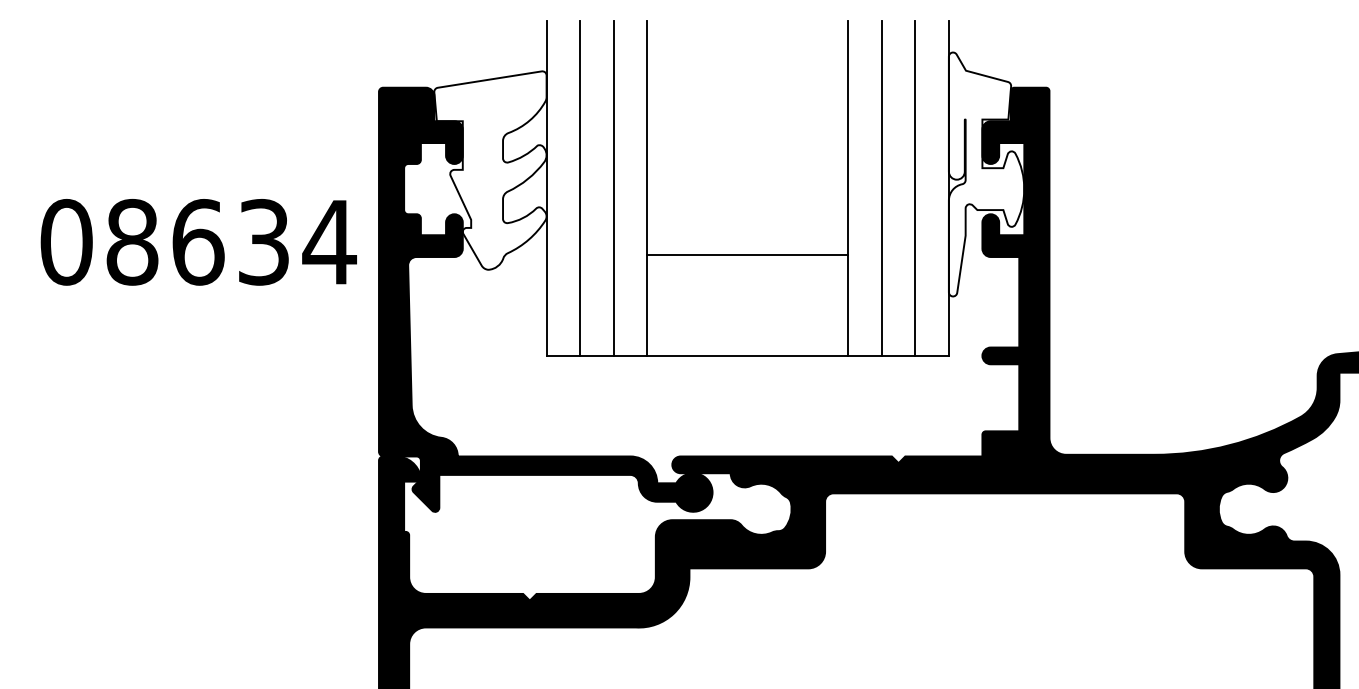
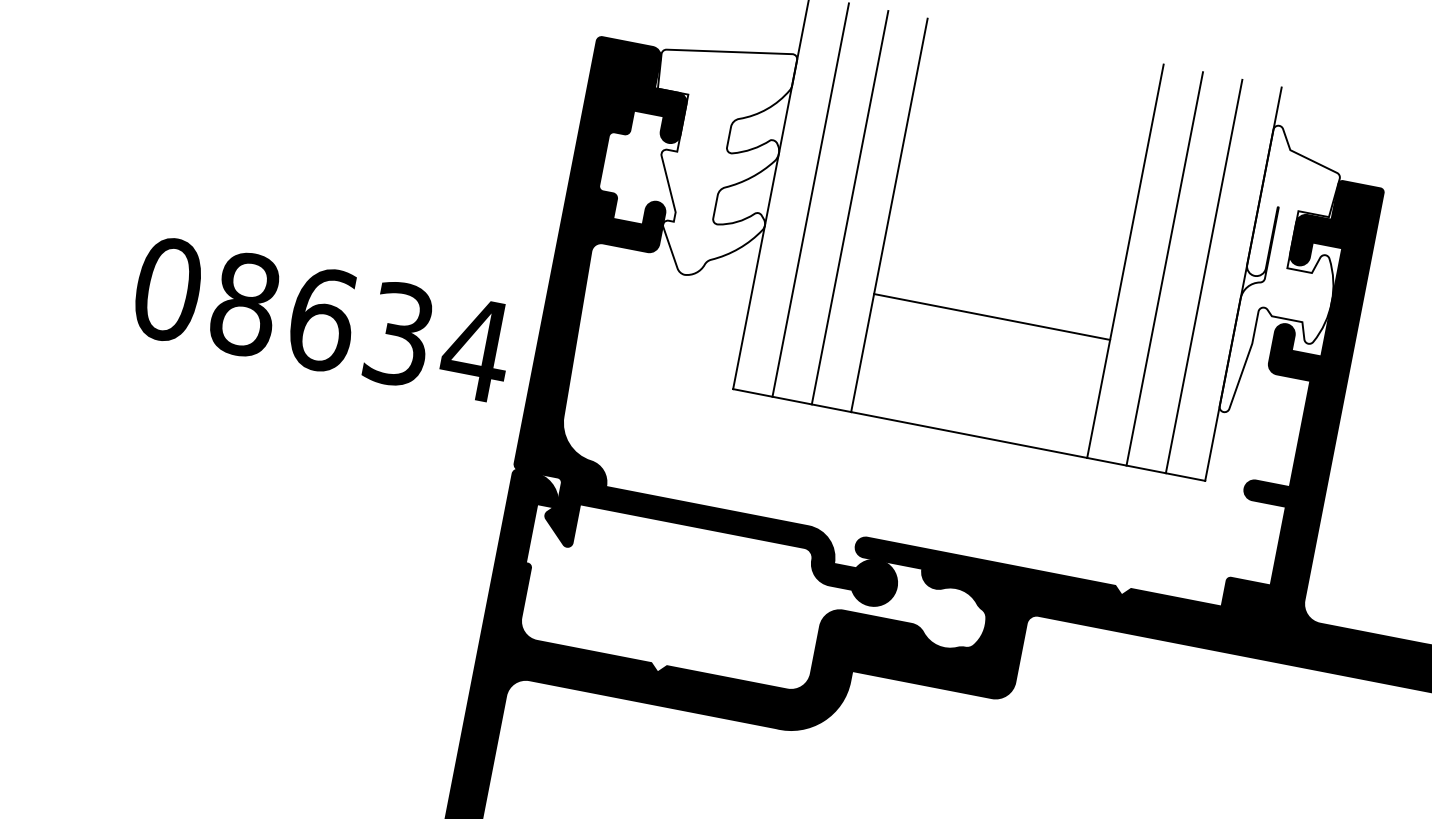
text: (198, 242) -> (322, 319), moved

